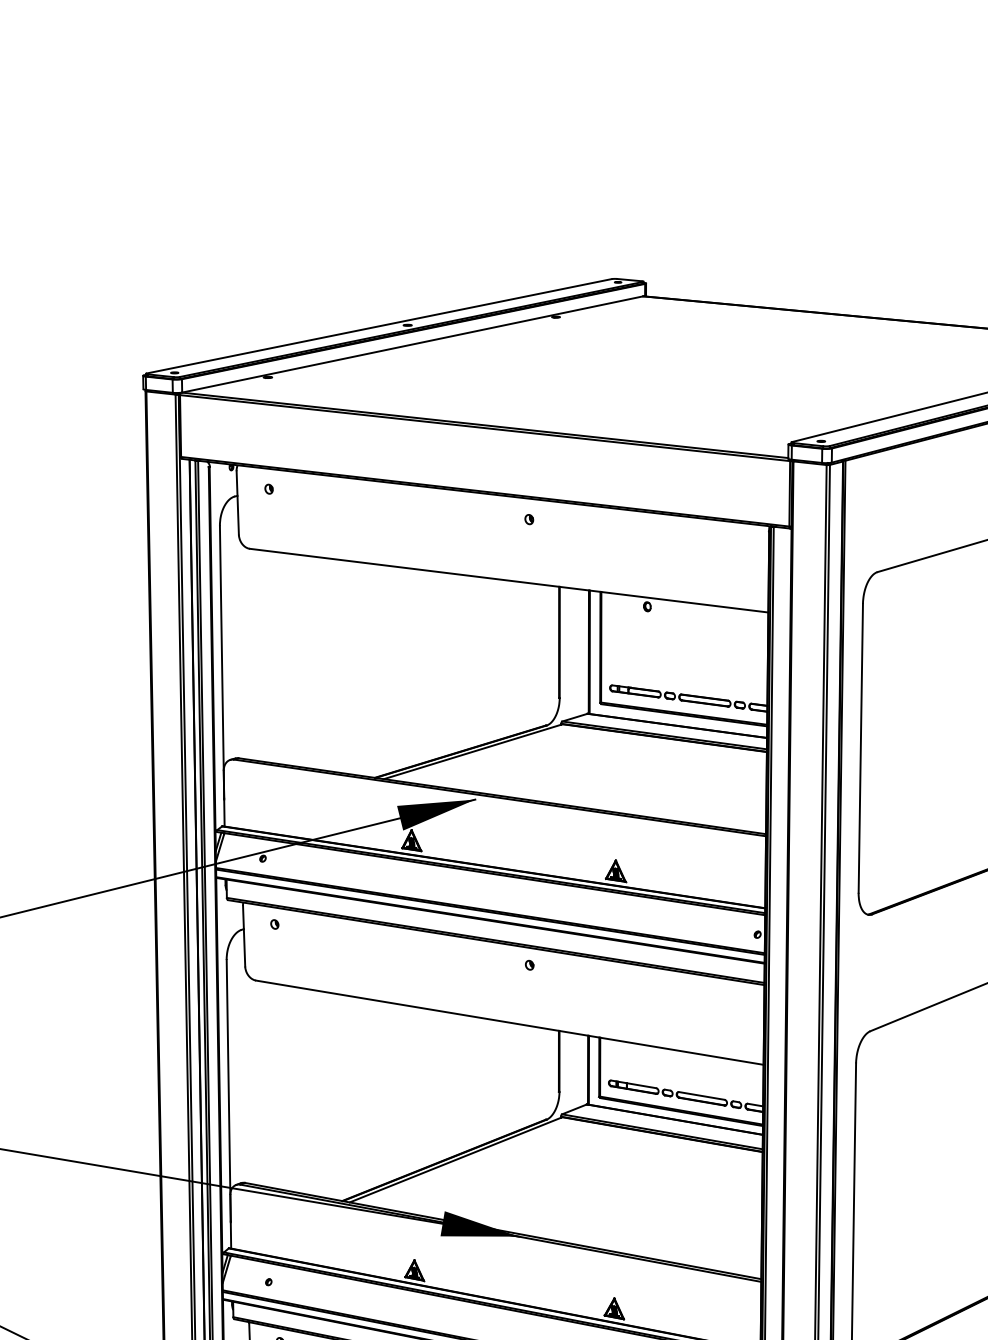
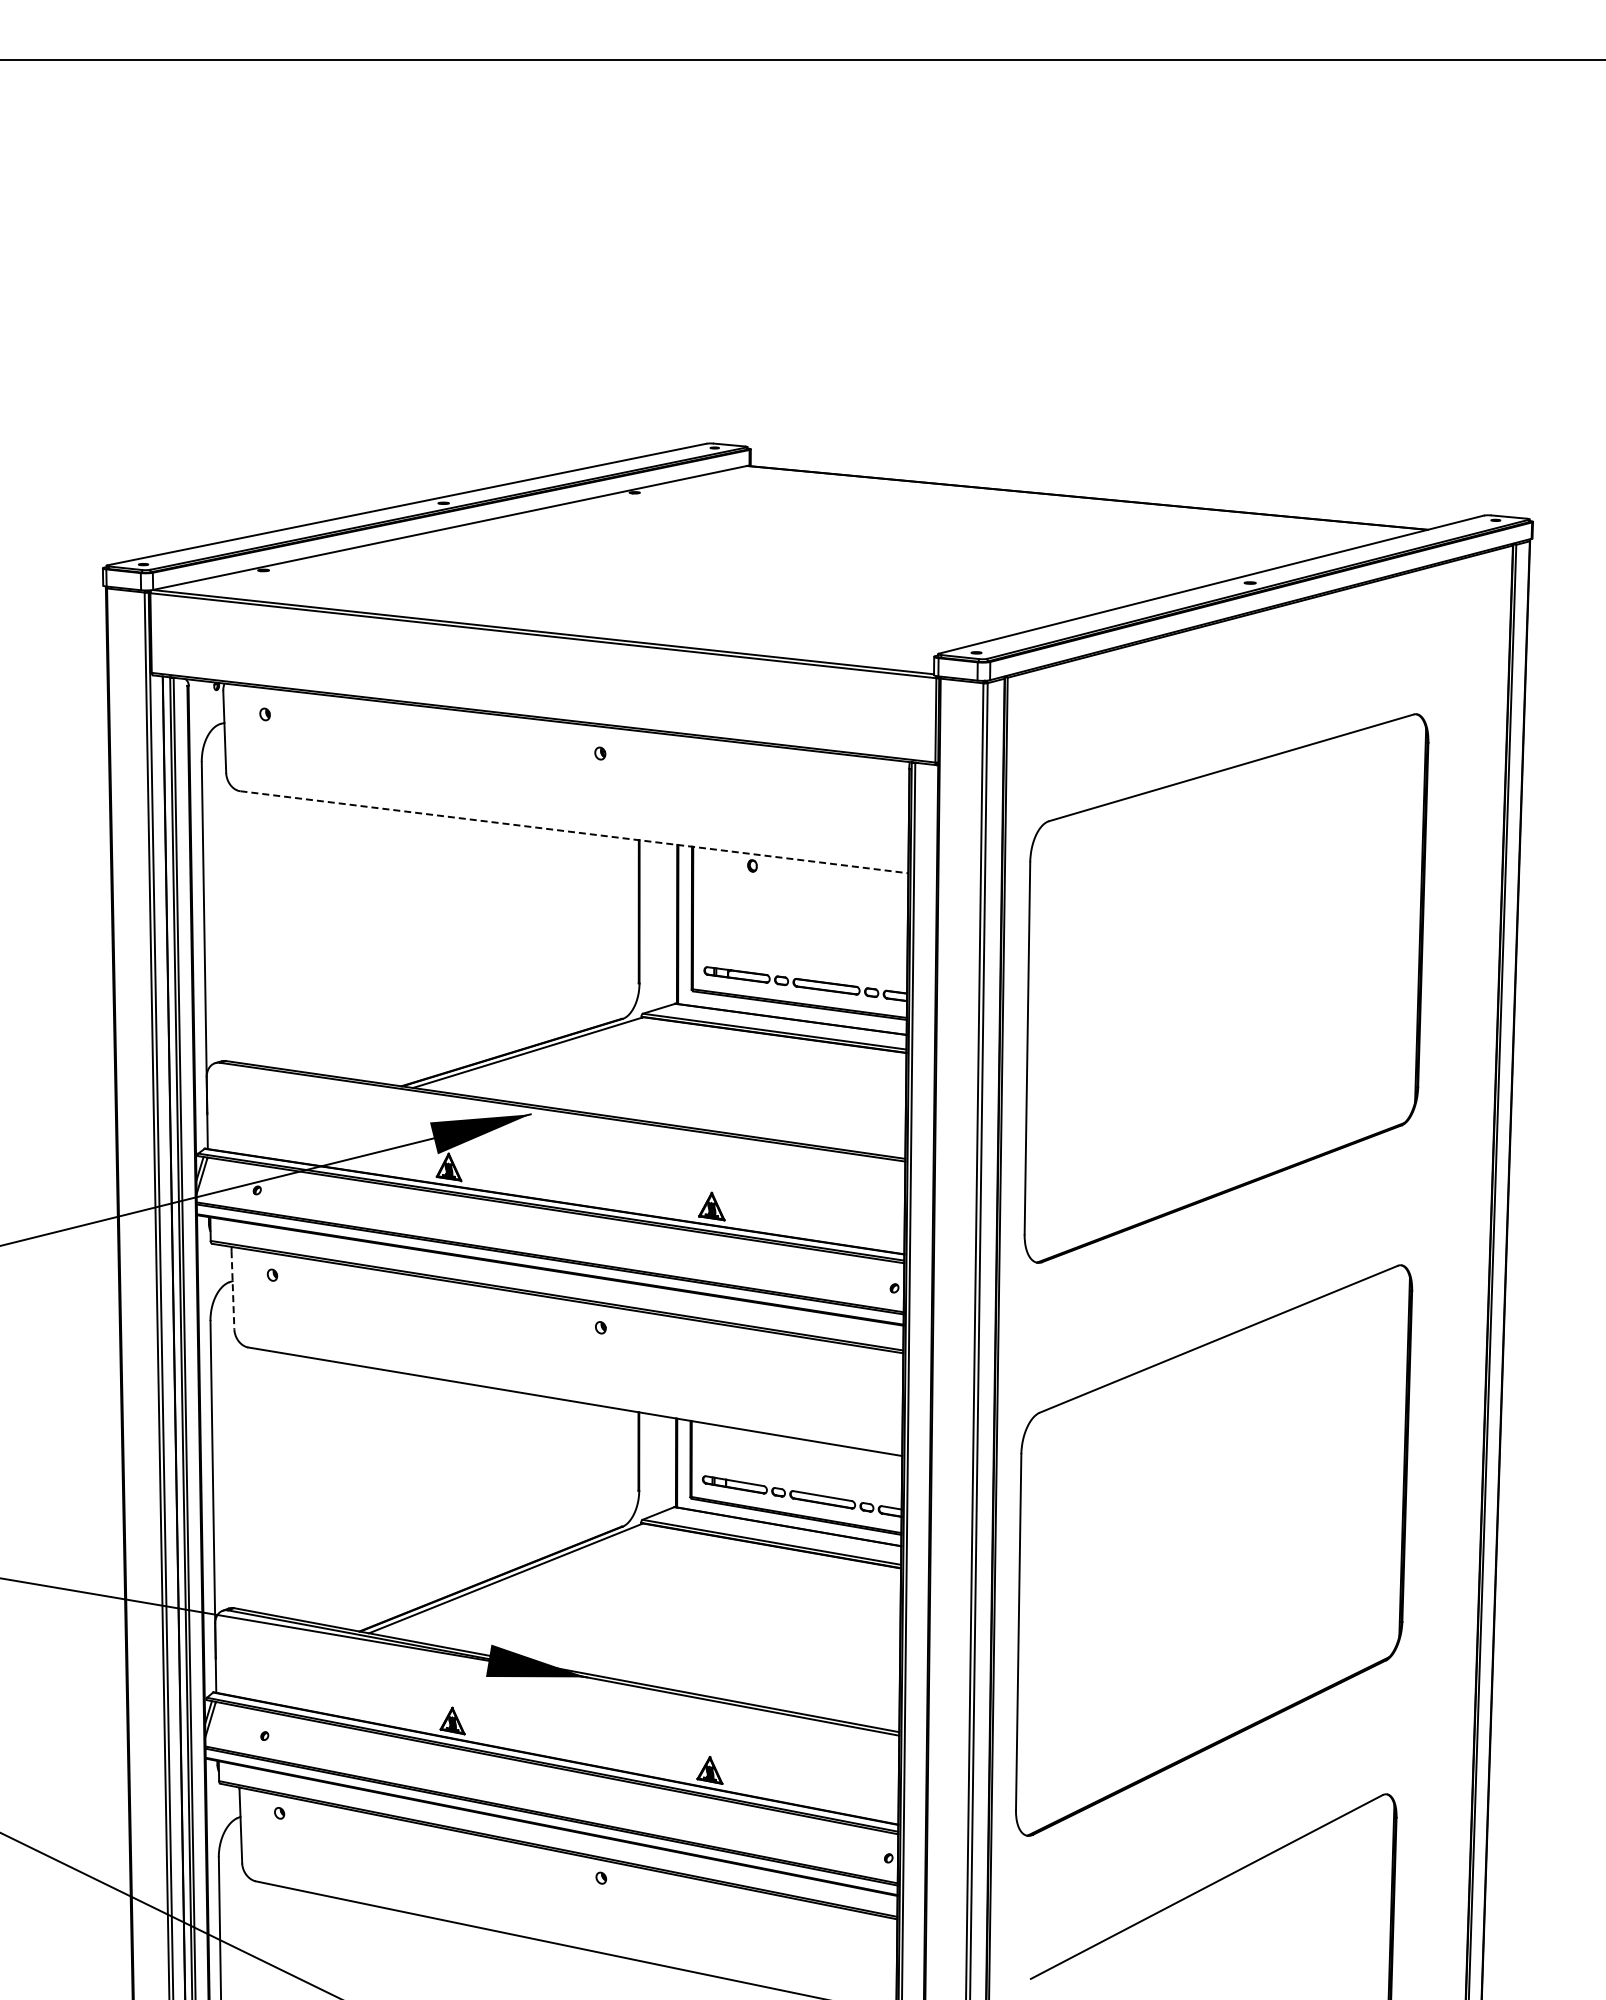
line: (509, 580) -> (574, 832), solid -> dashed
line: (243, 936) -> (232, 1290), solid -> dashed

